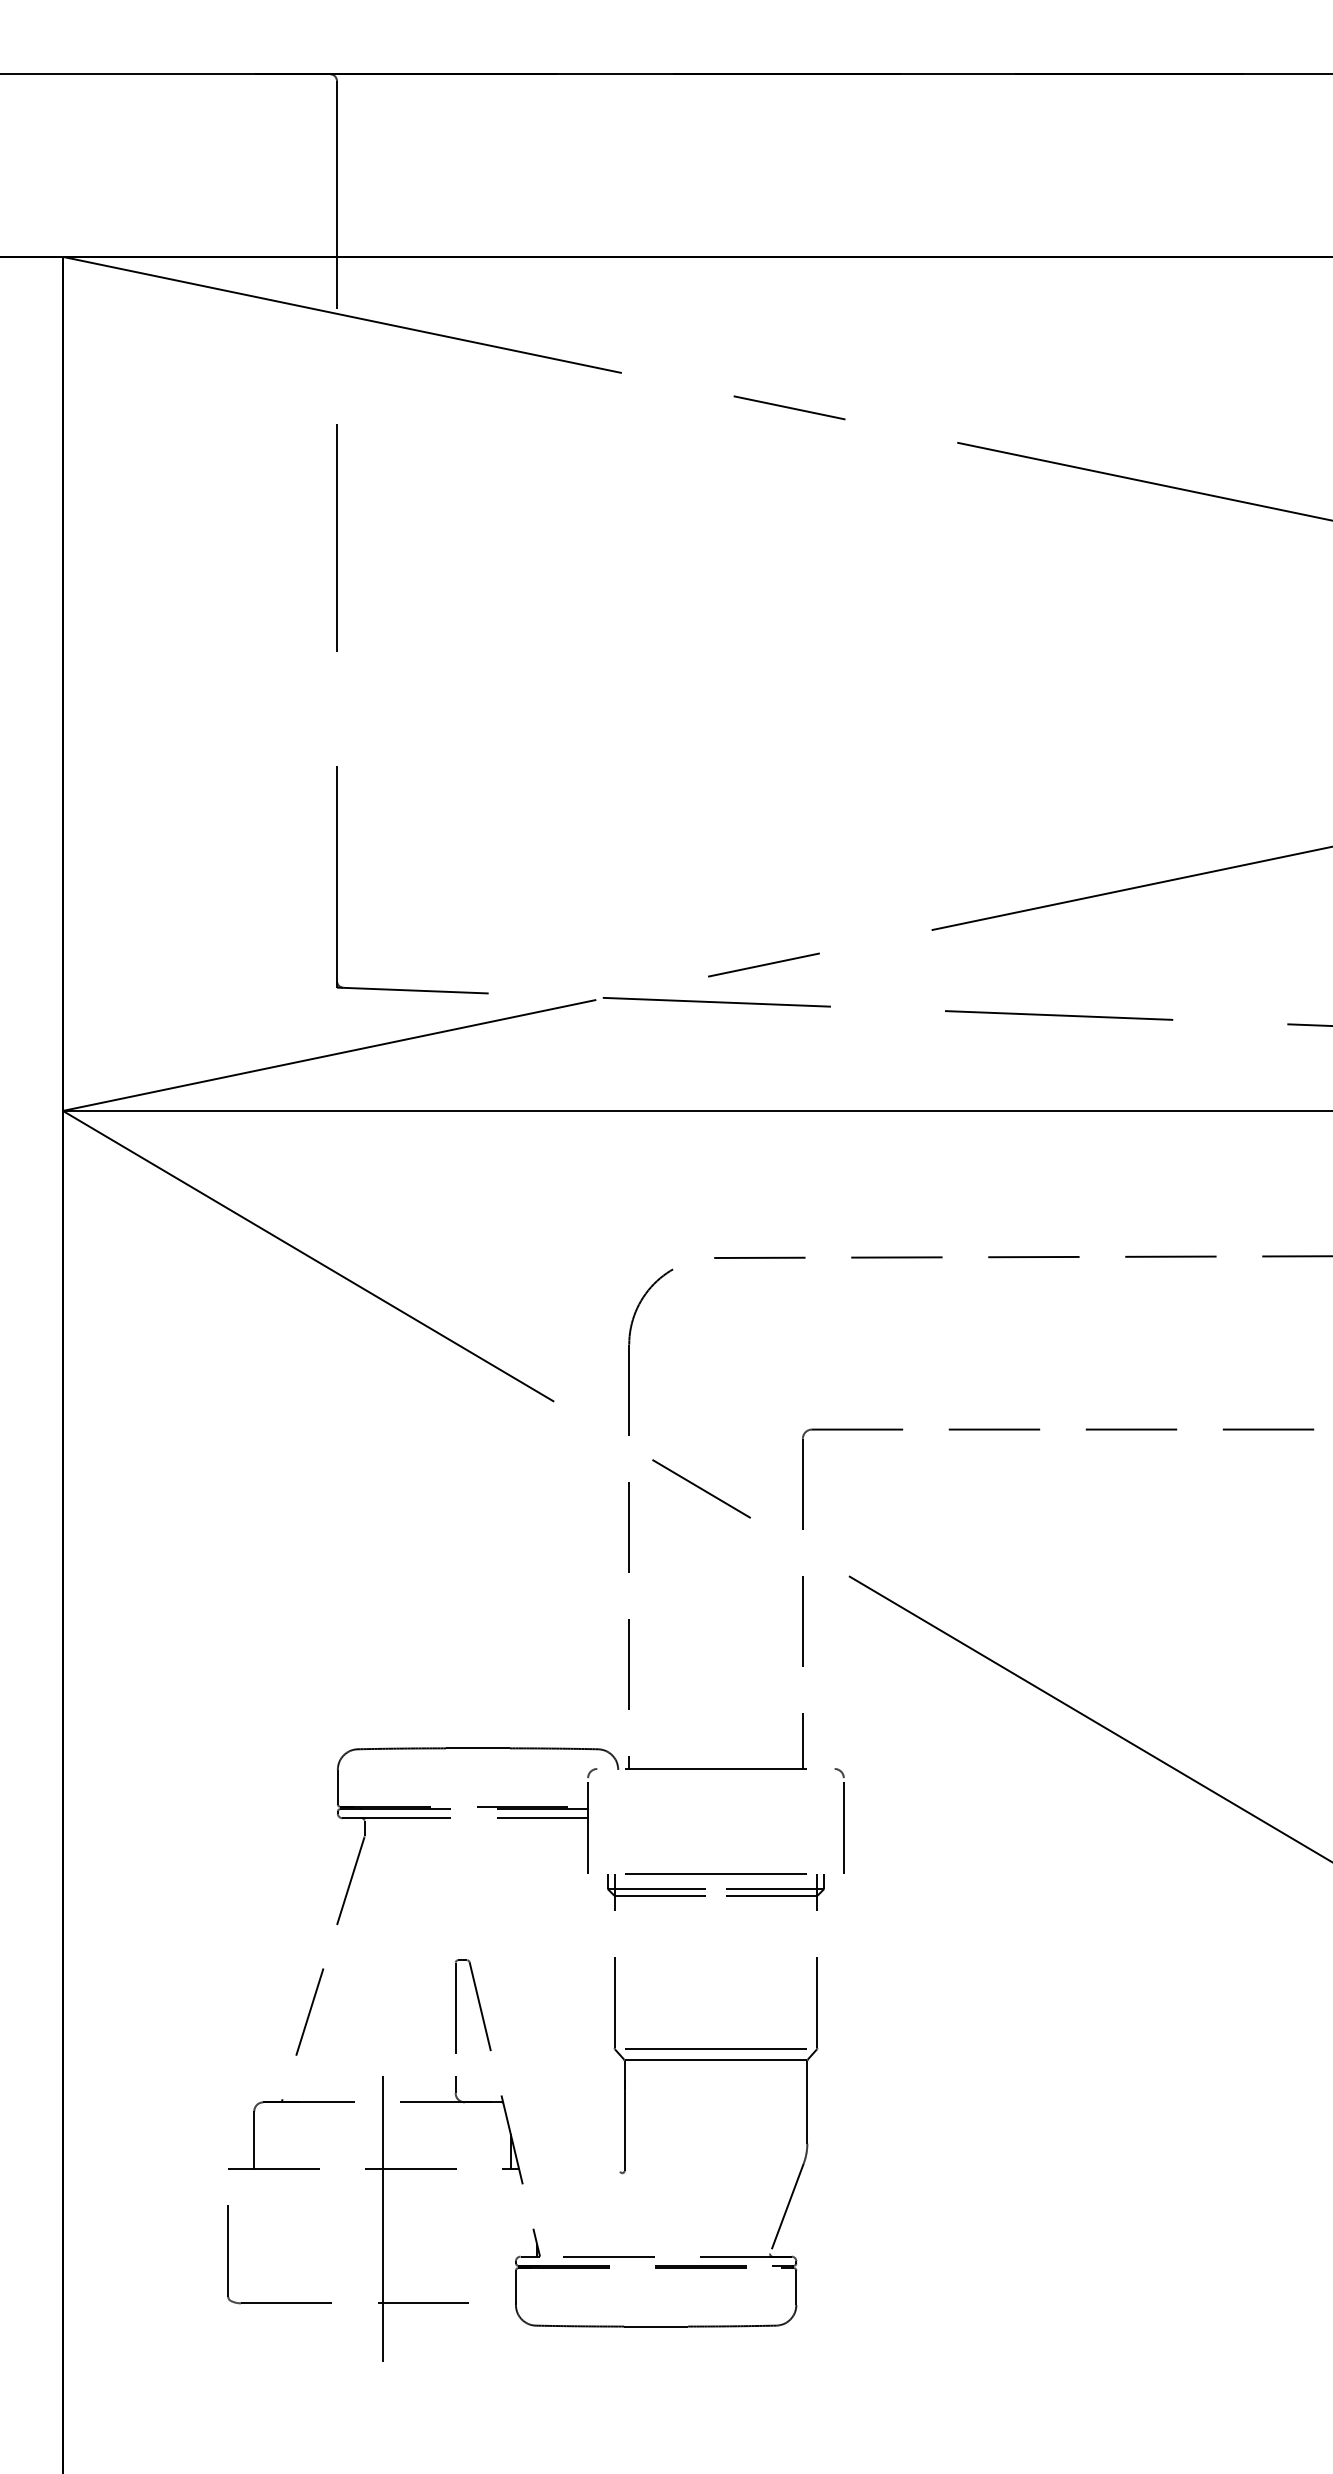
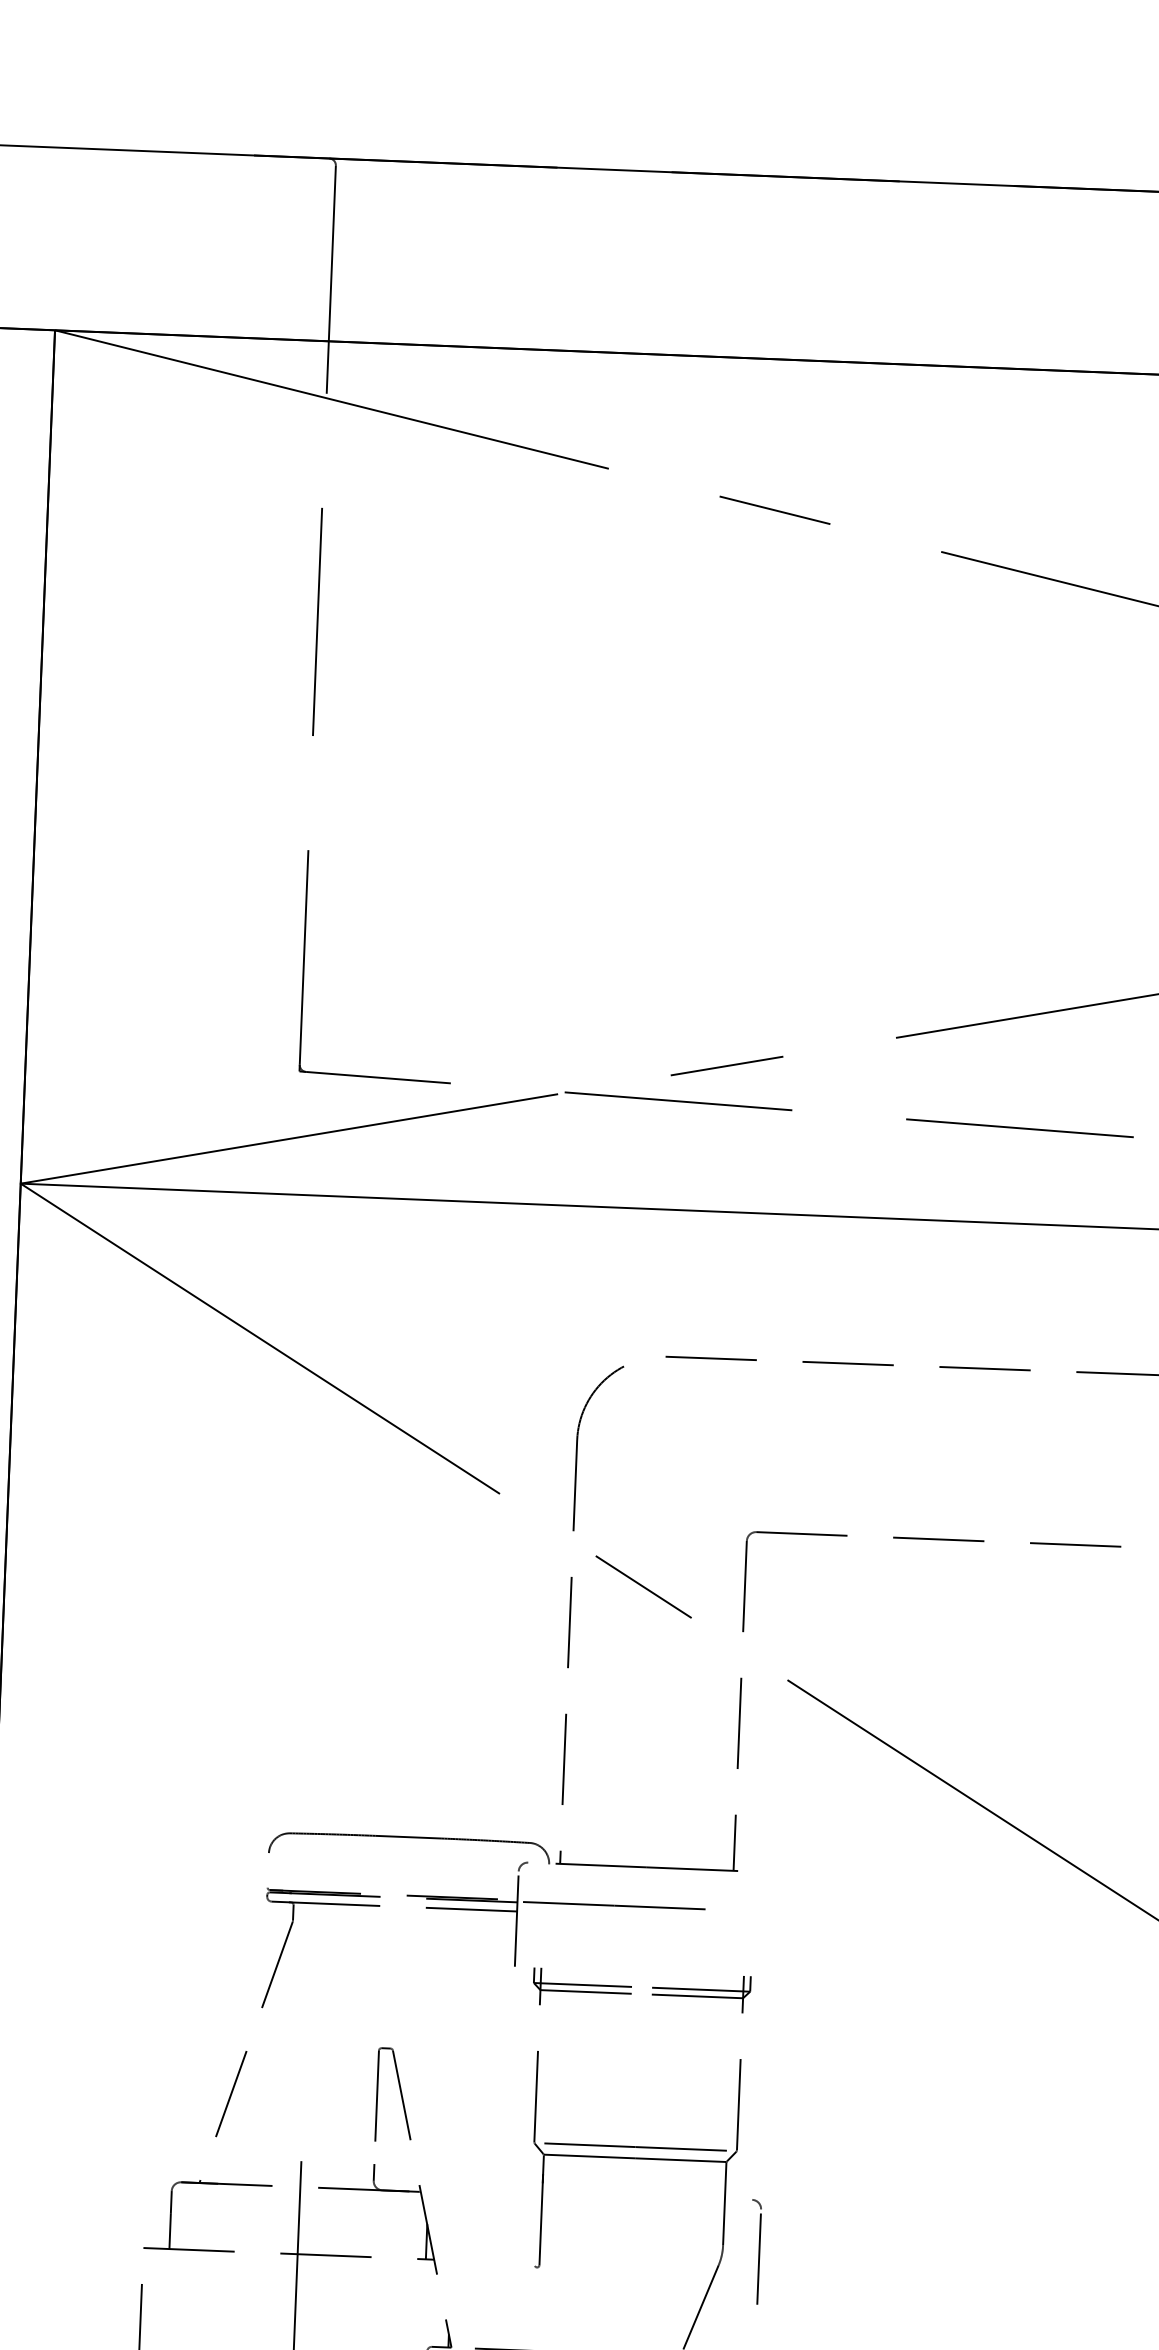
line: (337, 1786) -> (267, 1869), removed
part: (839, 1820) -> (755, 2251), moved
line: (715, 1873) -> (613, 1905), moved

